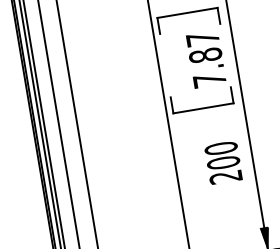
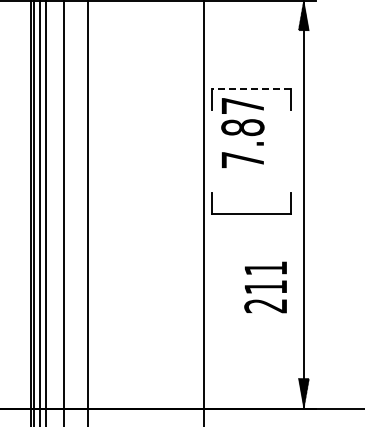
line: (187, 12) -> (251, 88), solid -> dashed
text: (206, 60) -> (242, 133), moved
text: (222, 155) -> (265, 277), 200 -> 211

